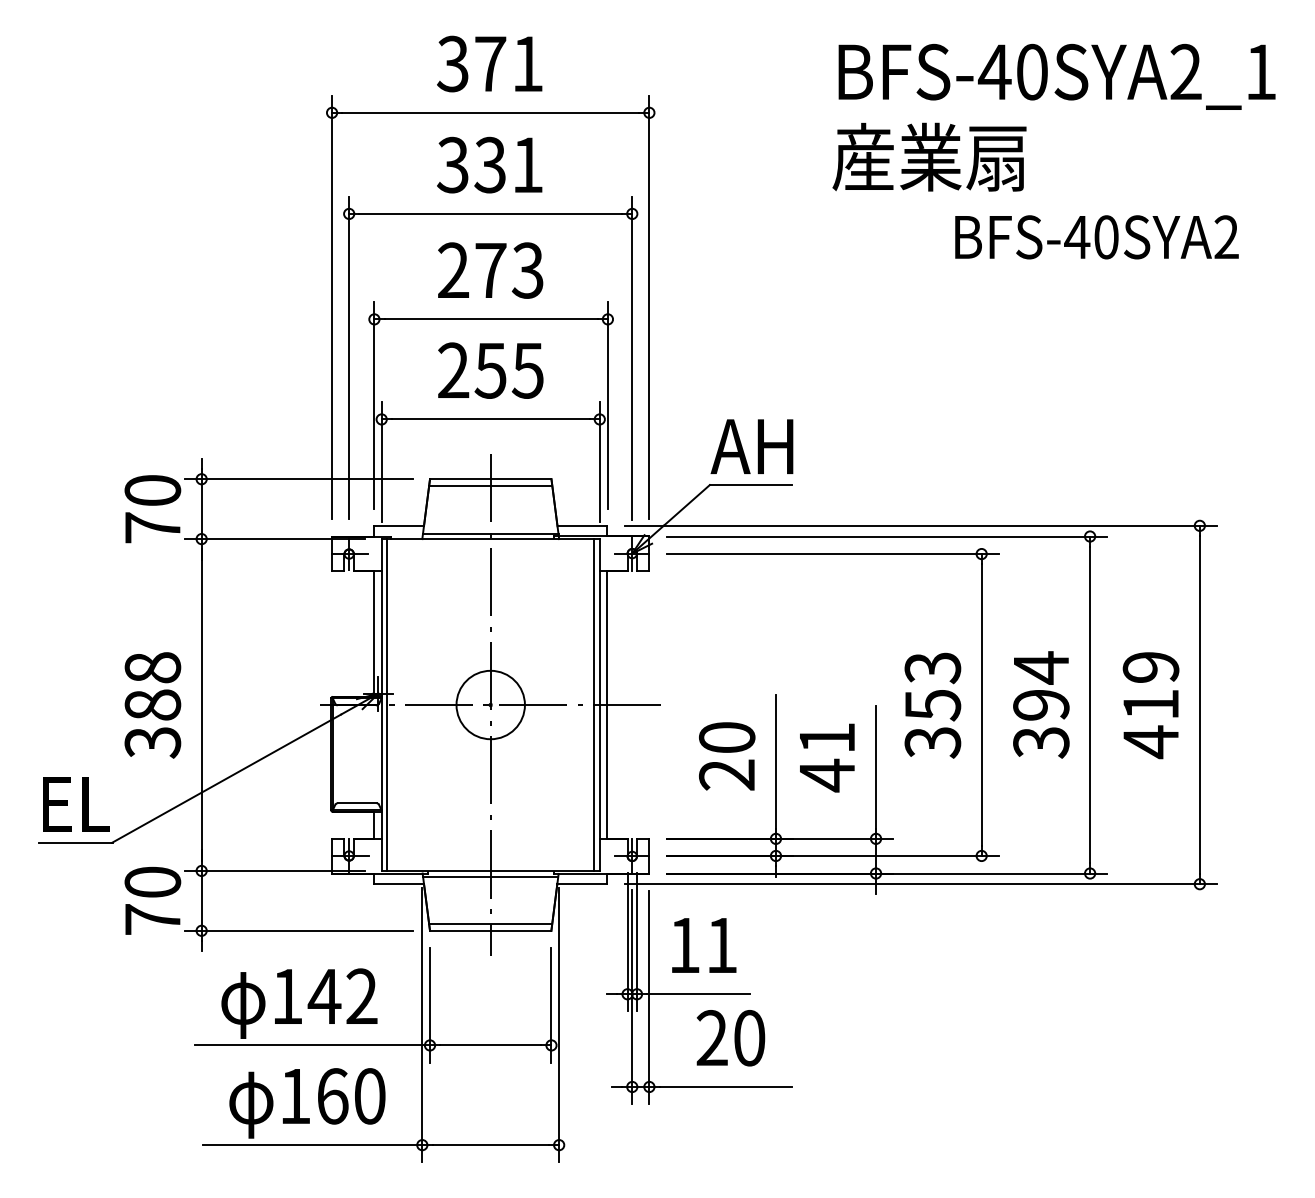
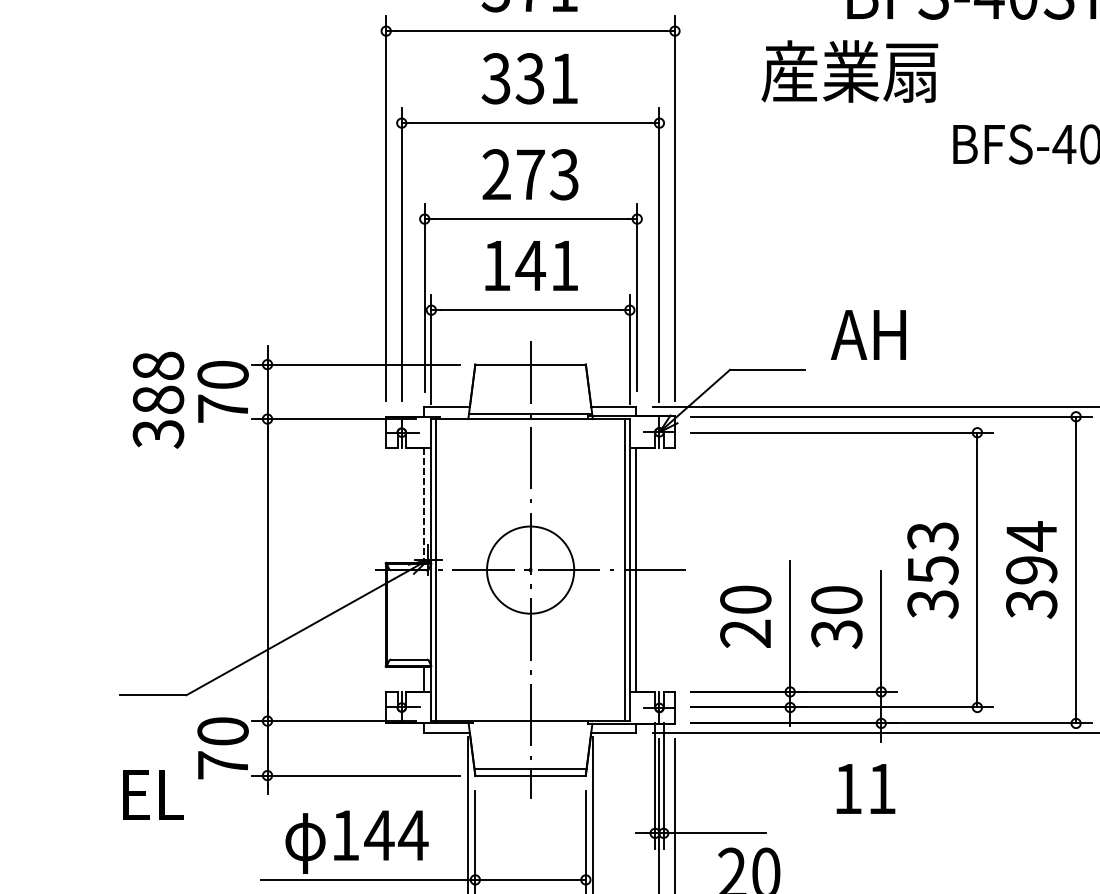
text: (929, 156) -> (849, 70), moved
text: (490, 370) -> (530, 265), 255 -> 141
text: (751, 446) -> (868, 334), moved
line: (490, 486) -> (530, 371), removed
line: (373, 632) -> (423, 504), solid -> dashed
circle: (490, 704) -> (530, 569), size x1.4
text: (152, 705) -> (158, 400), moved
text: (827, 757) -> (837, 617), 41 -> 30
text: (76, 804) -> (153, 795), moved
line: (490, 876) -> (530, 726), removed
text: (704, 945) -> (866, 788), moved
text: (361, 995) -> (412, 834), 142 -> 144

